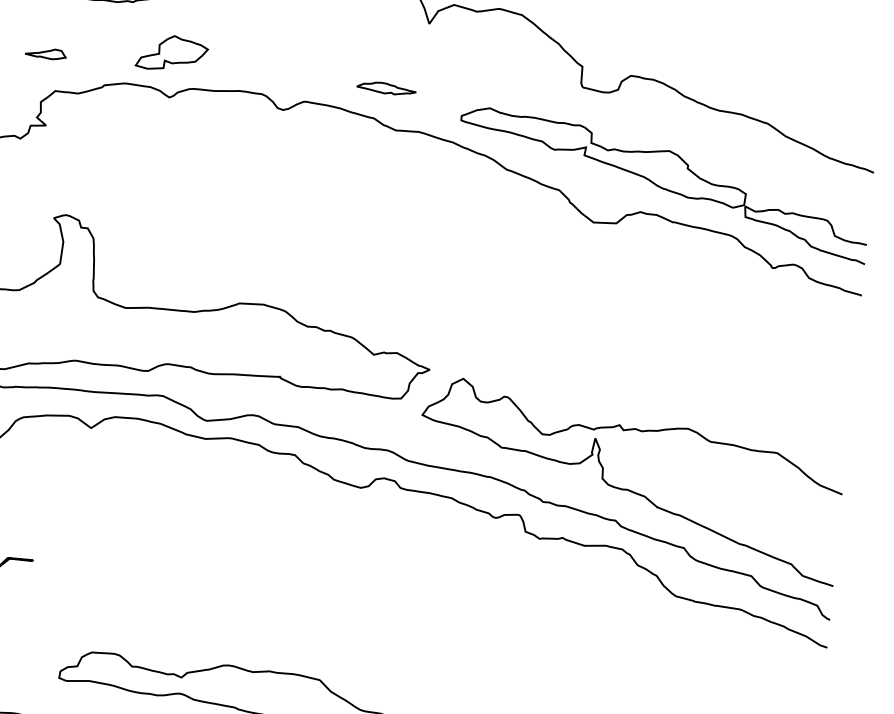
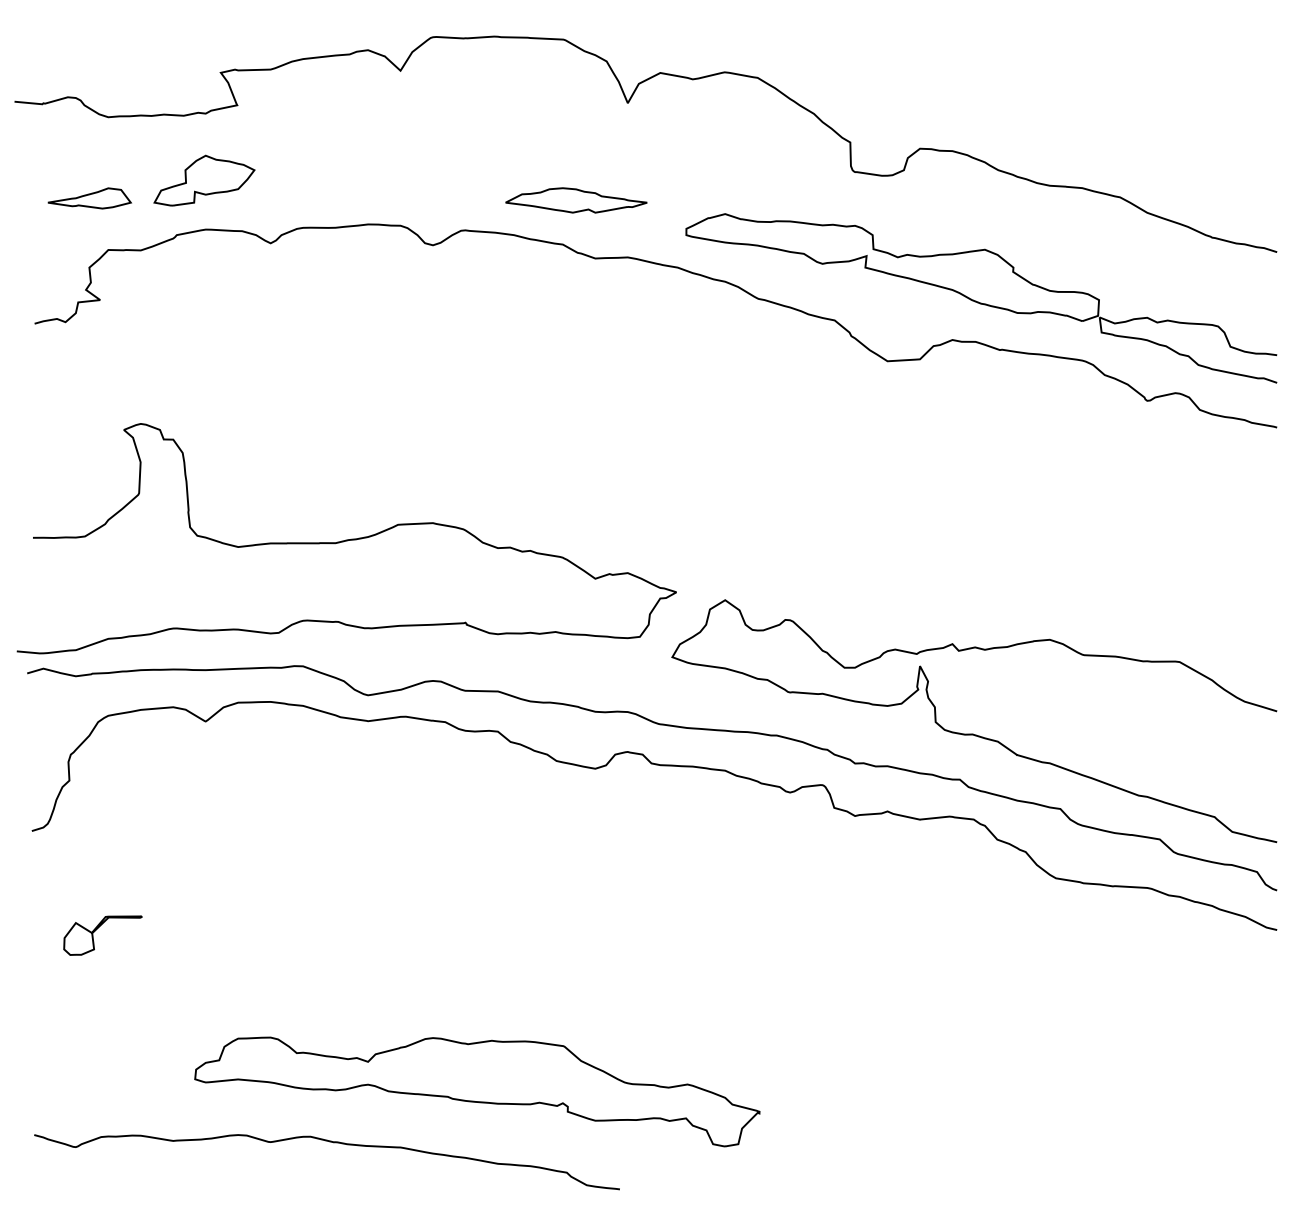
part: (45, 53) -> (89, 198), size x1.43
part: (172, 53) -> (204, 180), moved
part: (386, 88) -> (576, 200), size x1.67

